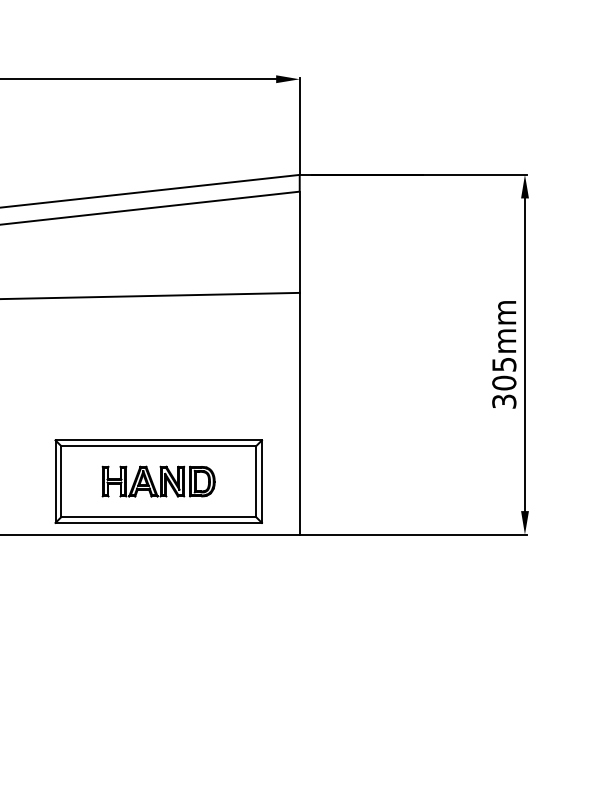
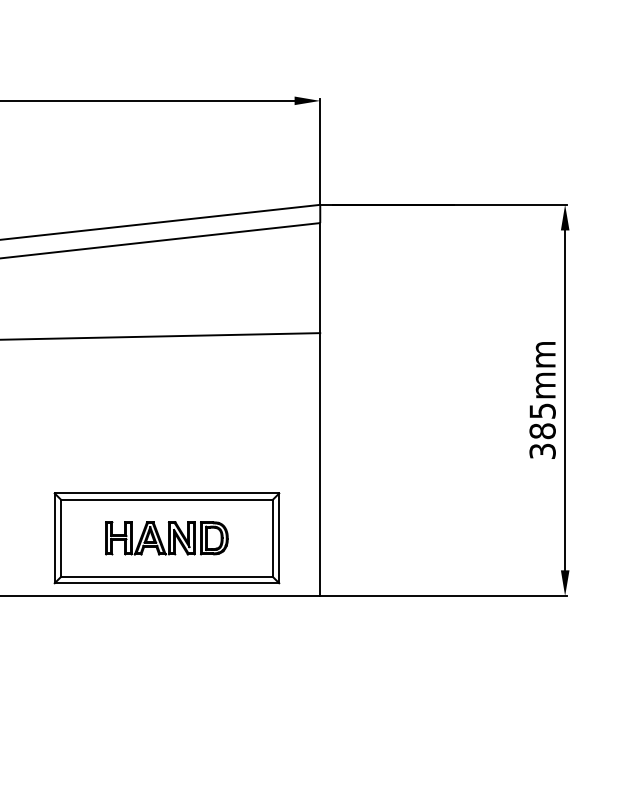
text: (504, 382) -> (542, 430), 305mm -> 385mm

